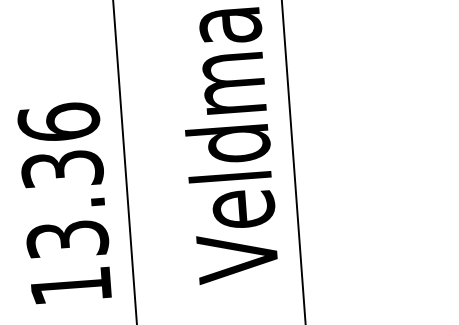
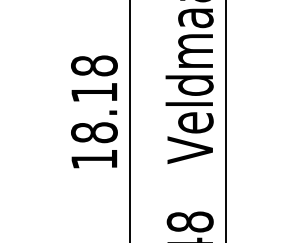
text: (63, 181) -> (94, 99), 13.36 -> 18.18

